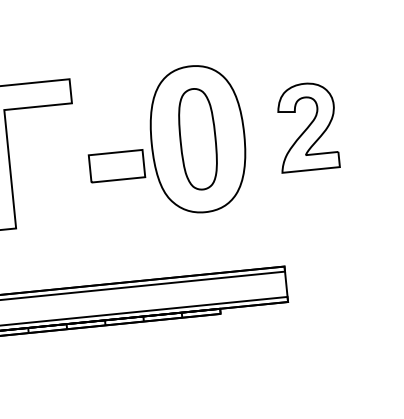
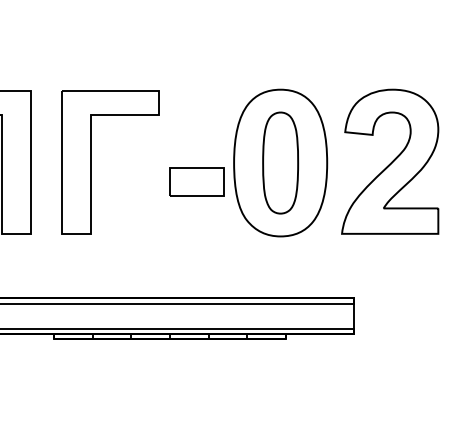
part: (307, 126) -> (390, 161), size x1.67

